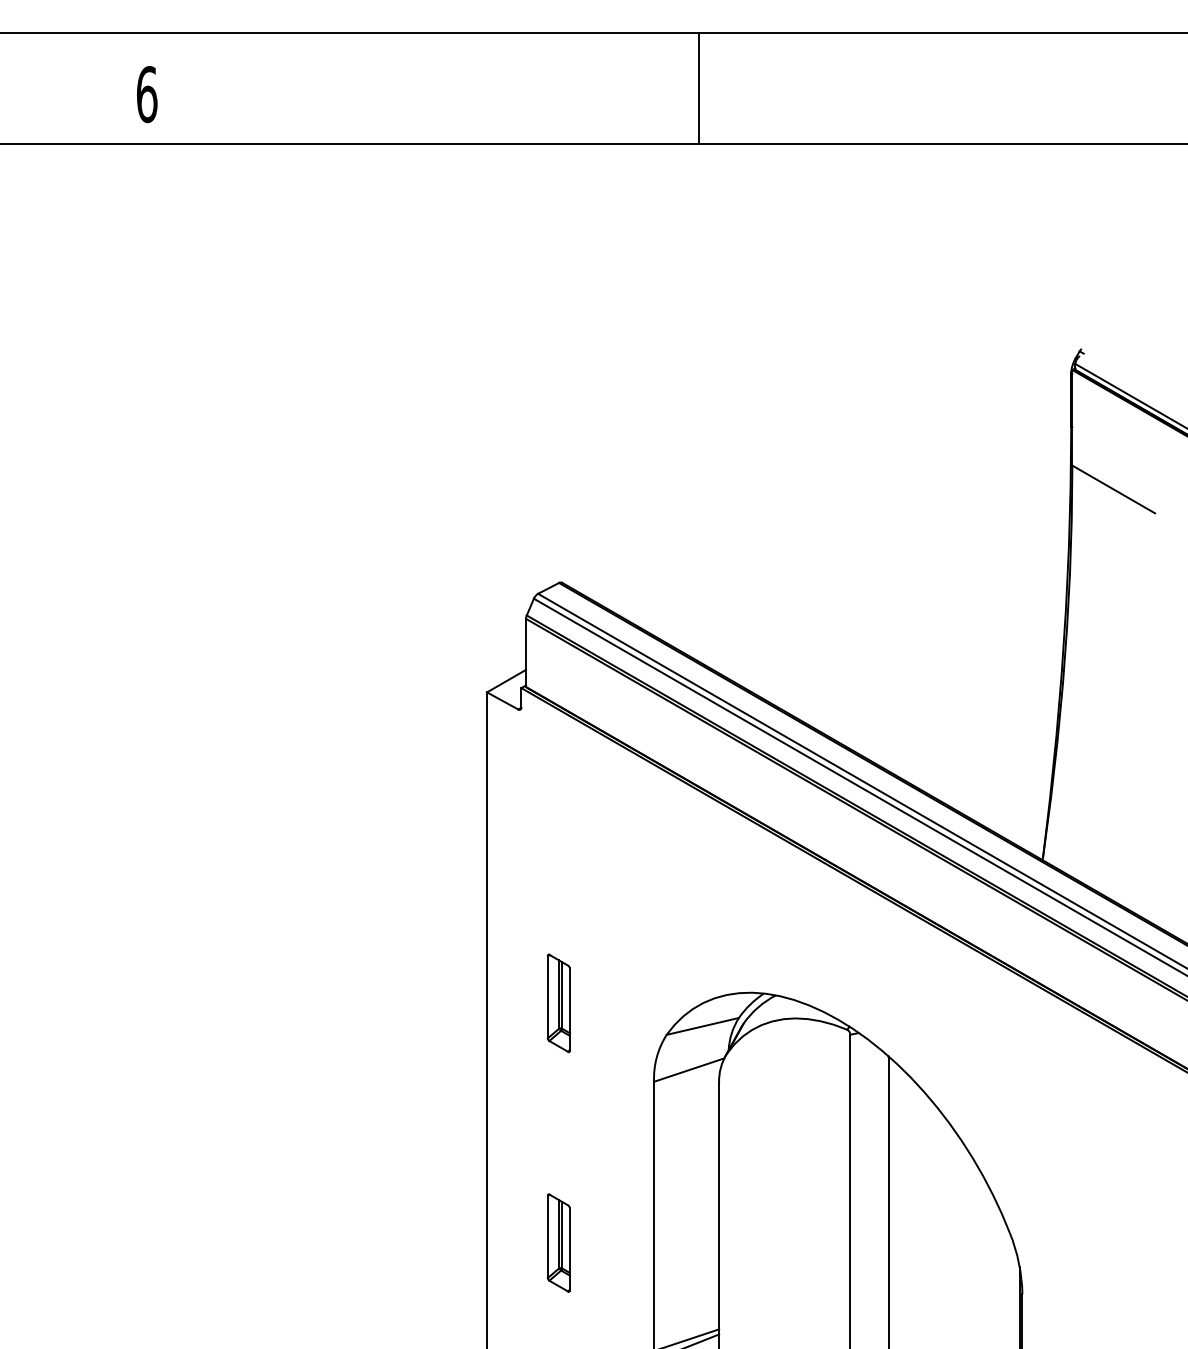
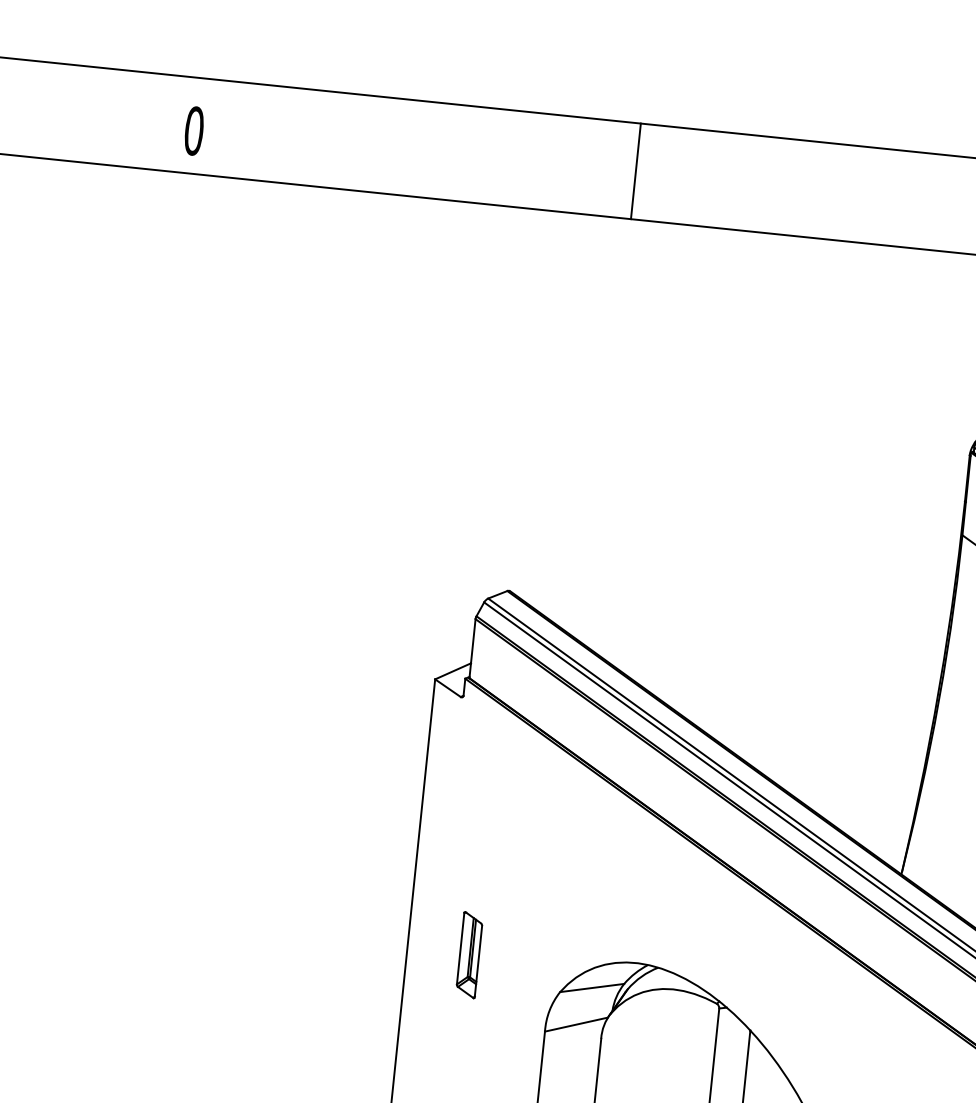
line: (699, 88) -> (636, 171), moved
text: (146, 94) -> (193, 130), 6 -> 0

